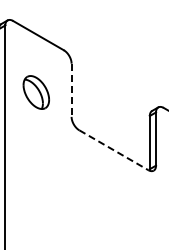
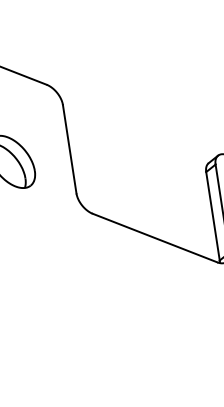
line: (71, 90) -> (69, 149), dashed -> solid
line: (113, 150) -> (154, 238), dashed -> solid

